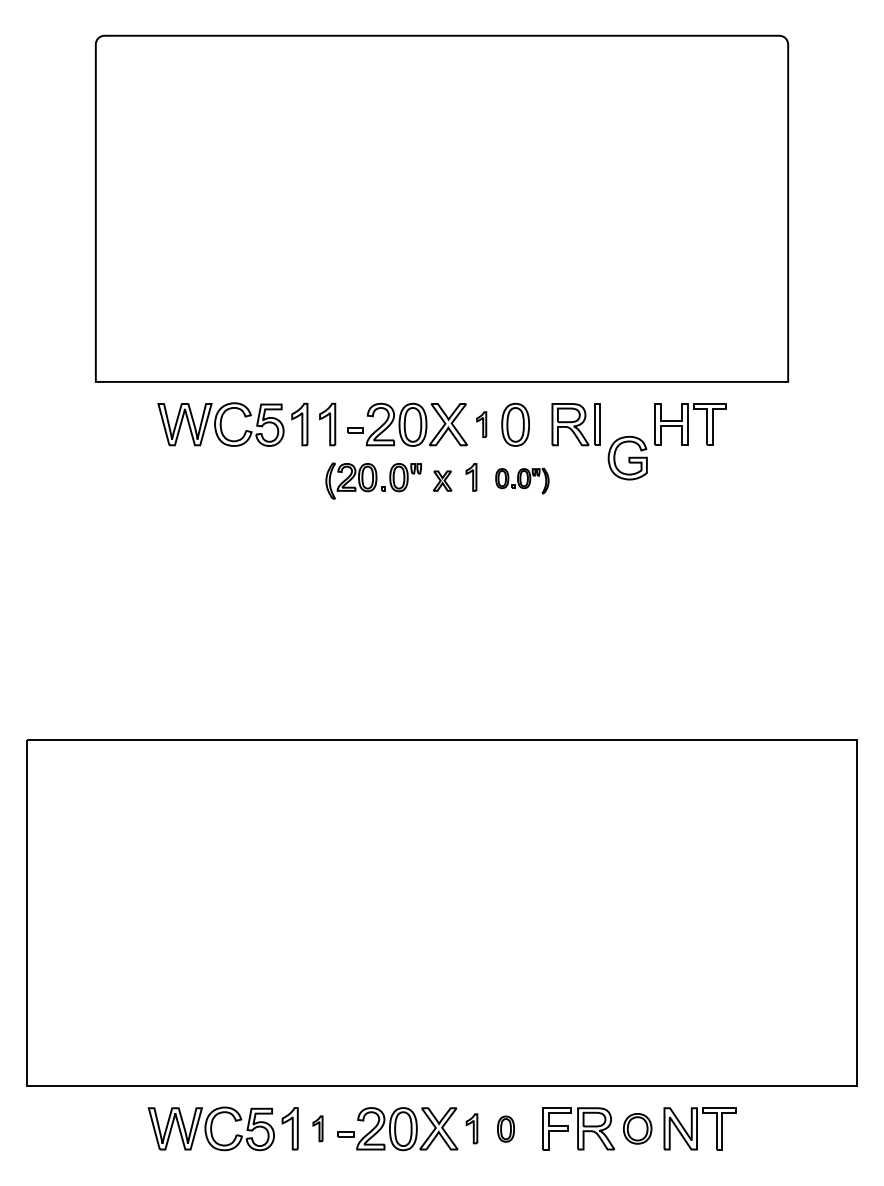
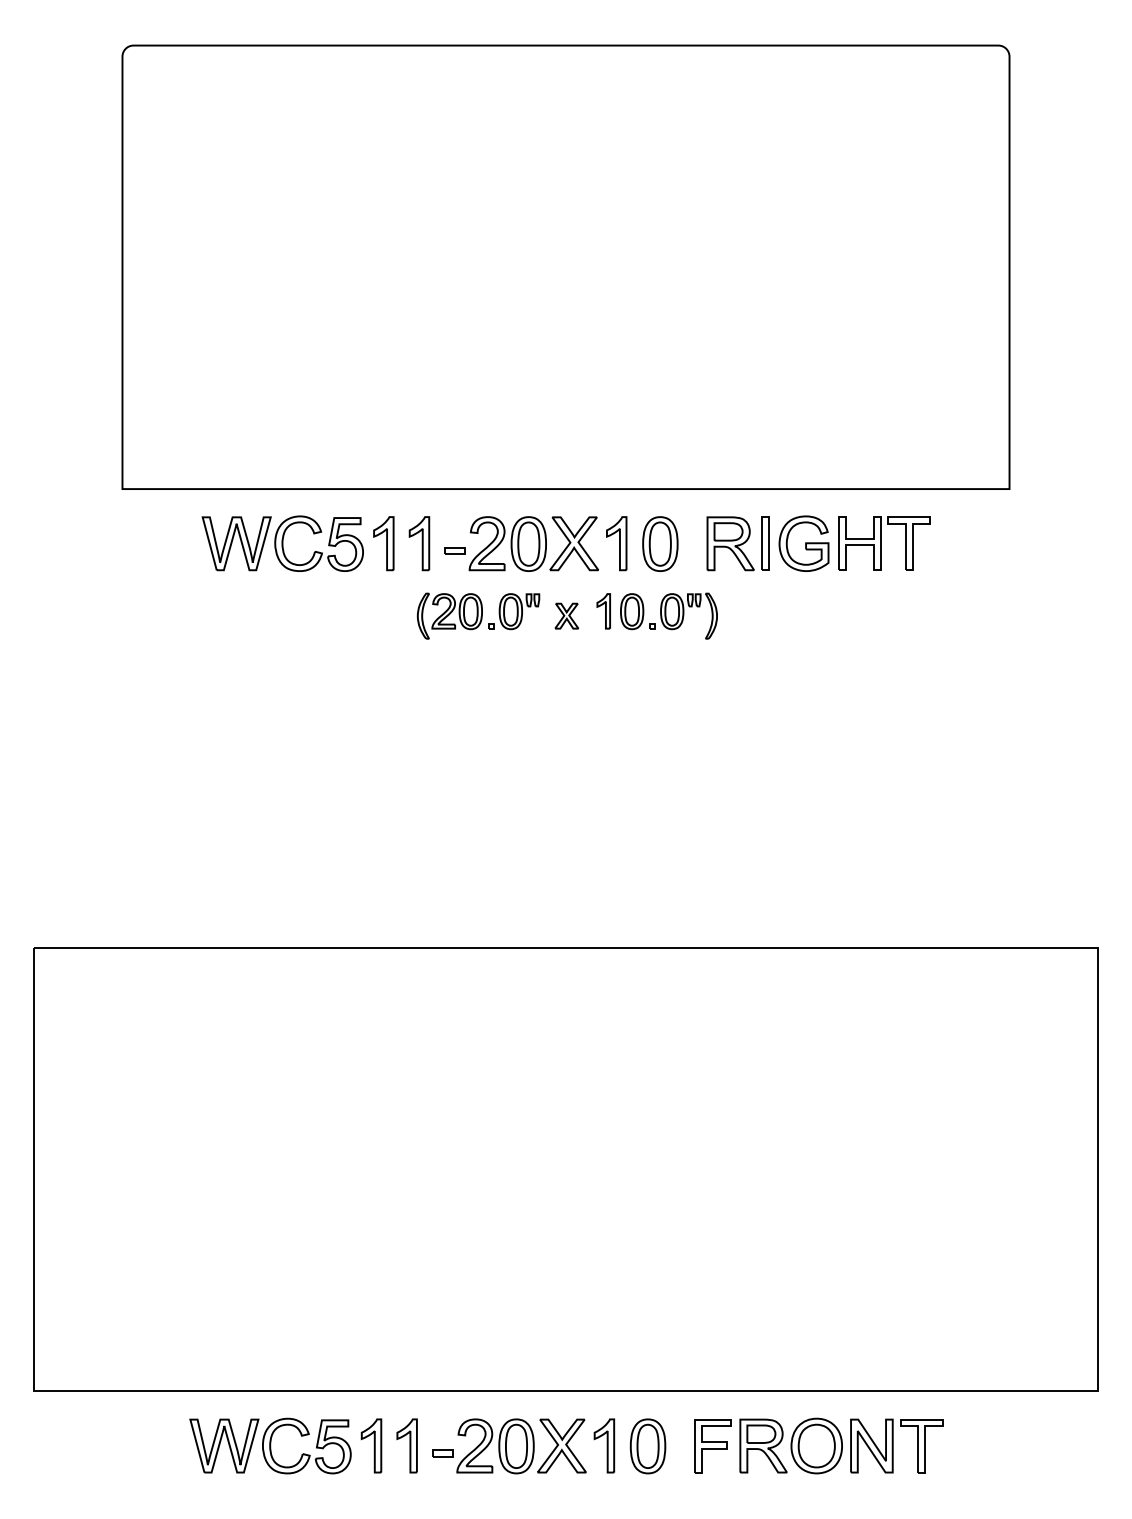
part: (481, 424) -> (616, 543), size x1.67
part: (627, 457) -> (803, 543), moved
part: (522, 480) -> (668, 615), size x1.43
part: (317, 1128) -> (406, 1445), size x1.67
part: (472, 1128) -> (604, 1445), size x1.43
part: (637, 1128) -> (816, 1445), size x1.43
part: (505, 1129) -> (647, 1446), size x1.67

